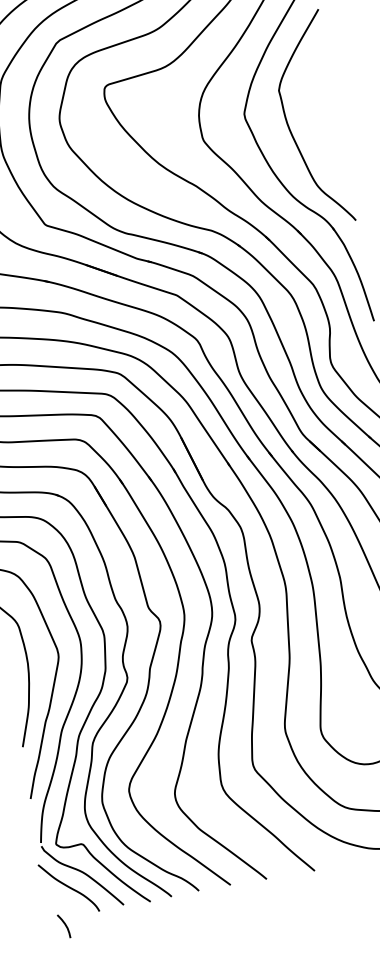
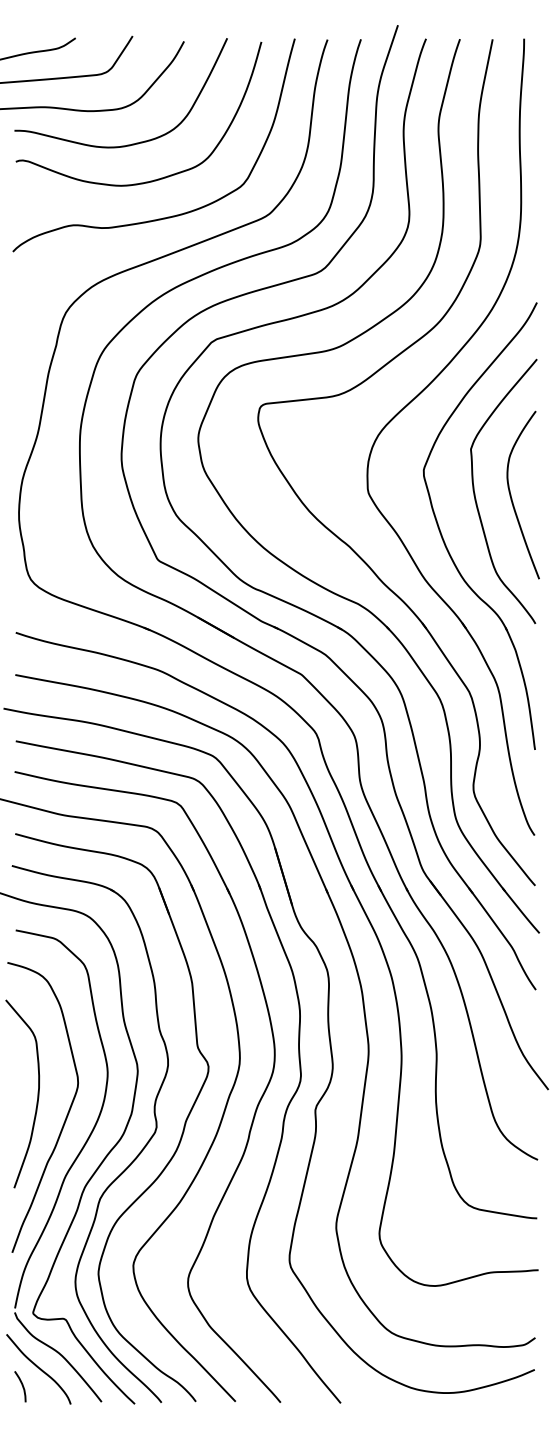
curve: (319, 123) -> (512, 498), added
curve: (64, 925) -> (21, 1385), moved

